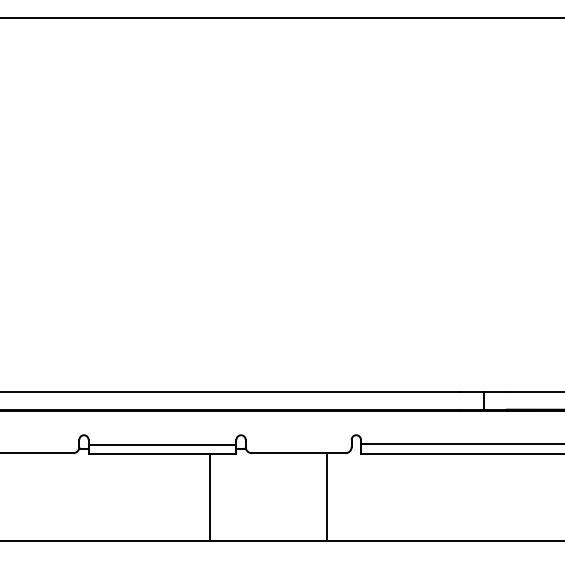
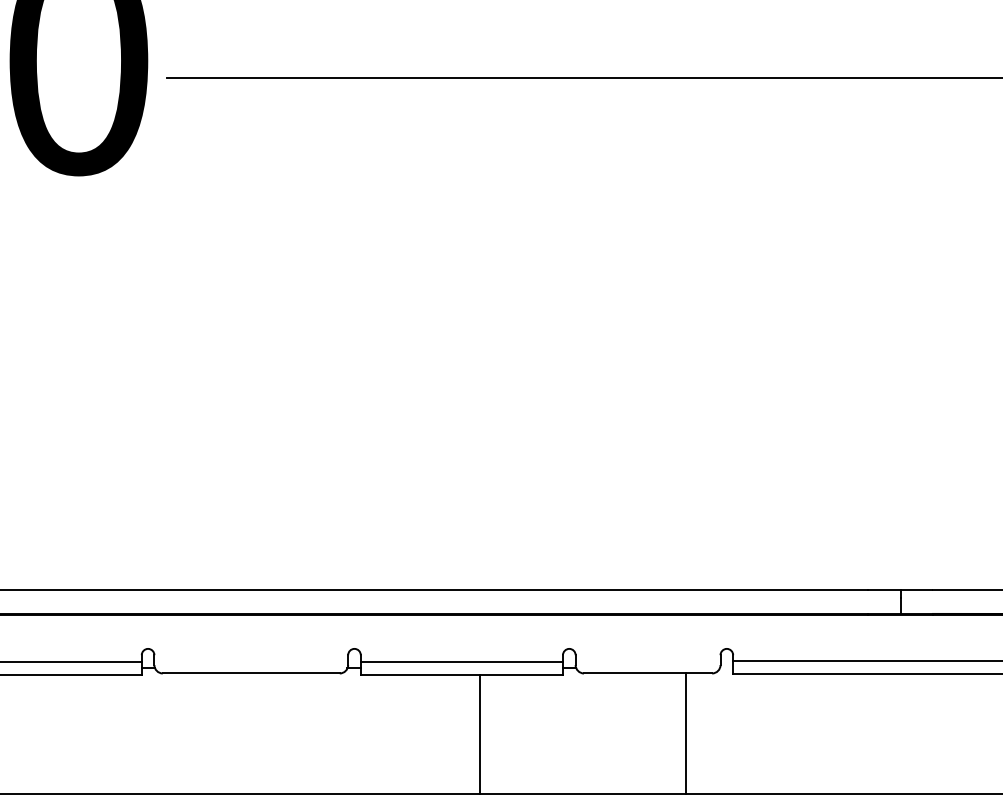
line: (209, 497) -> (479, 733), moved

